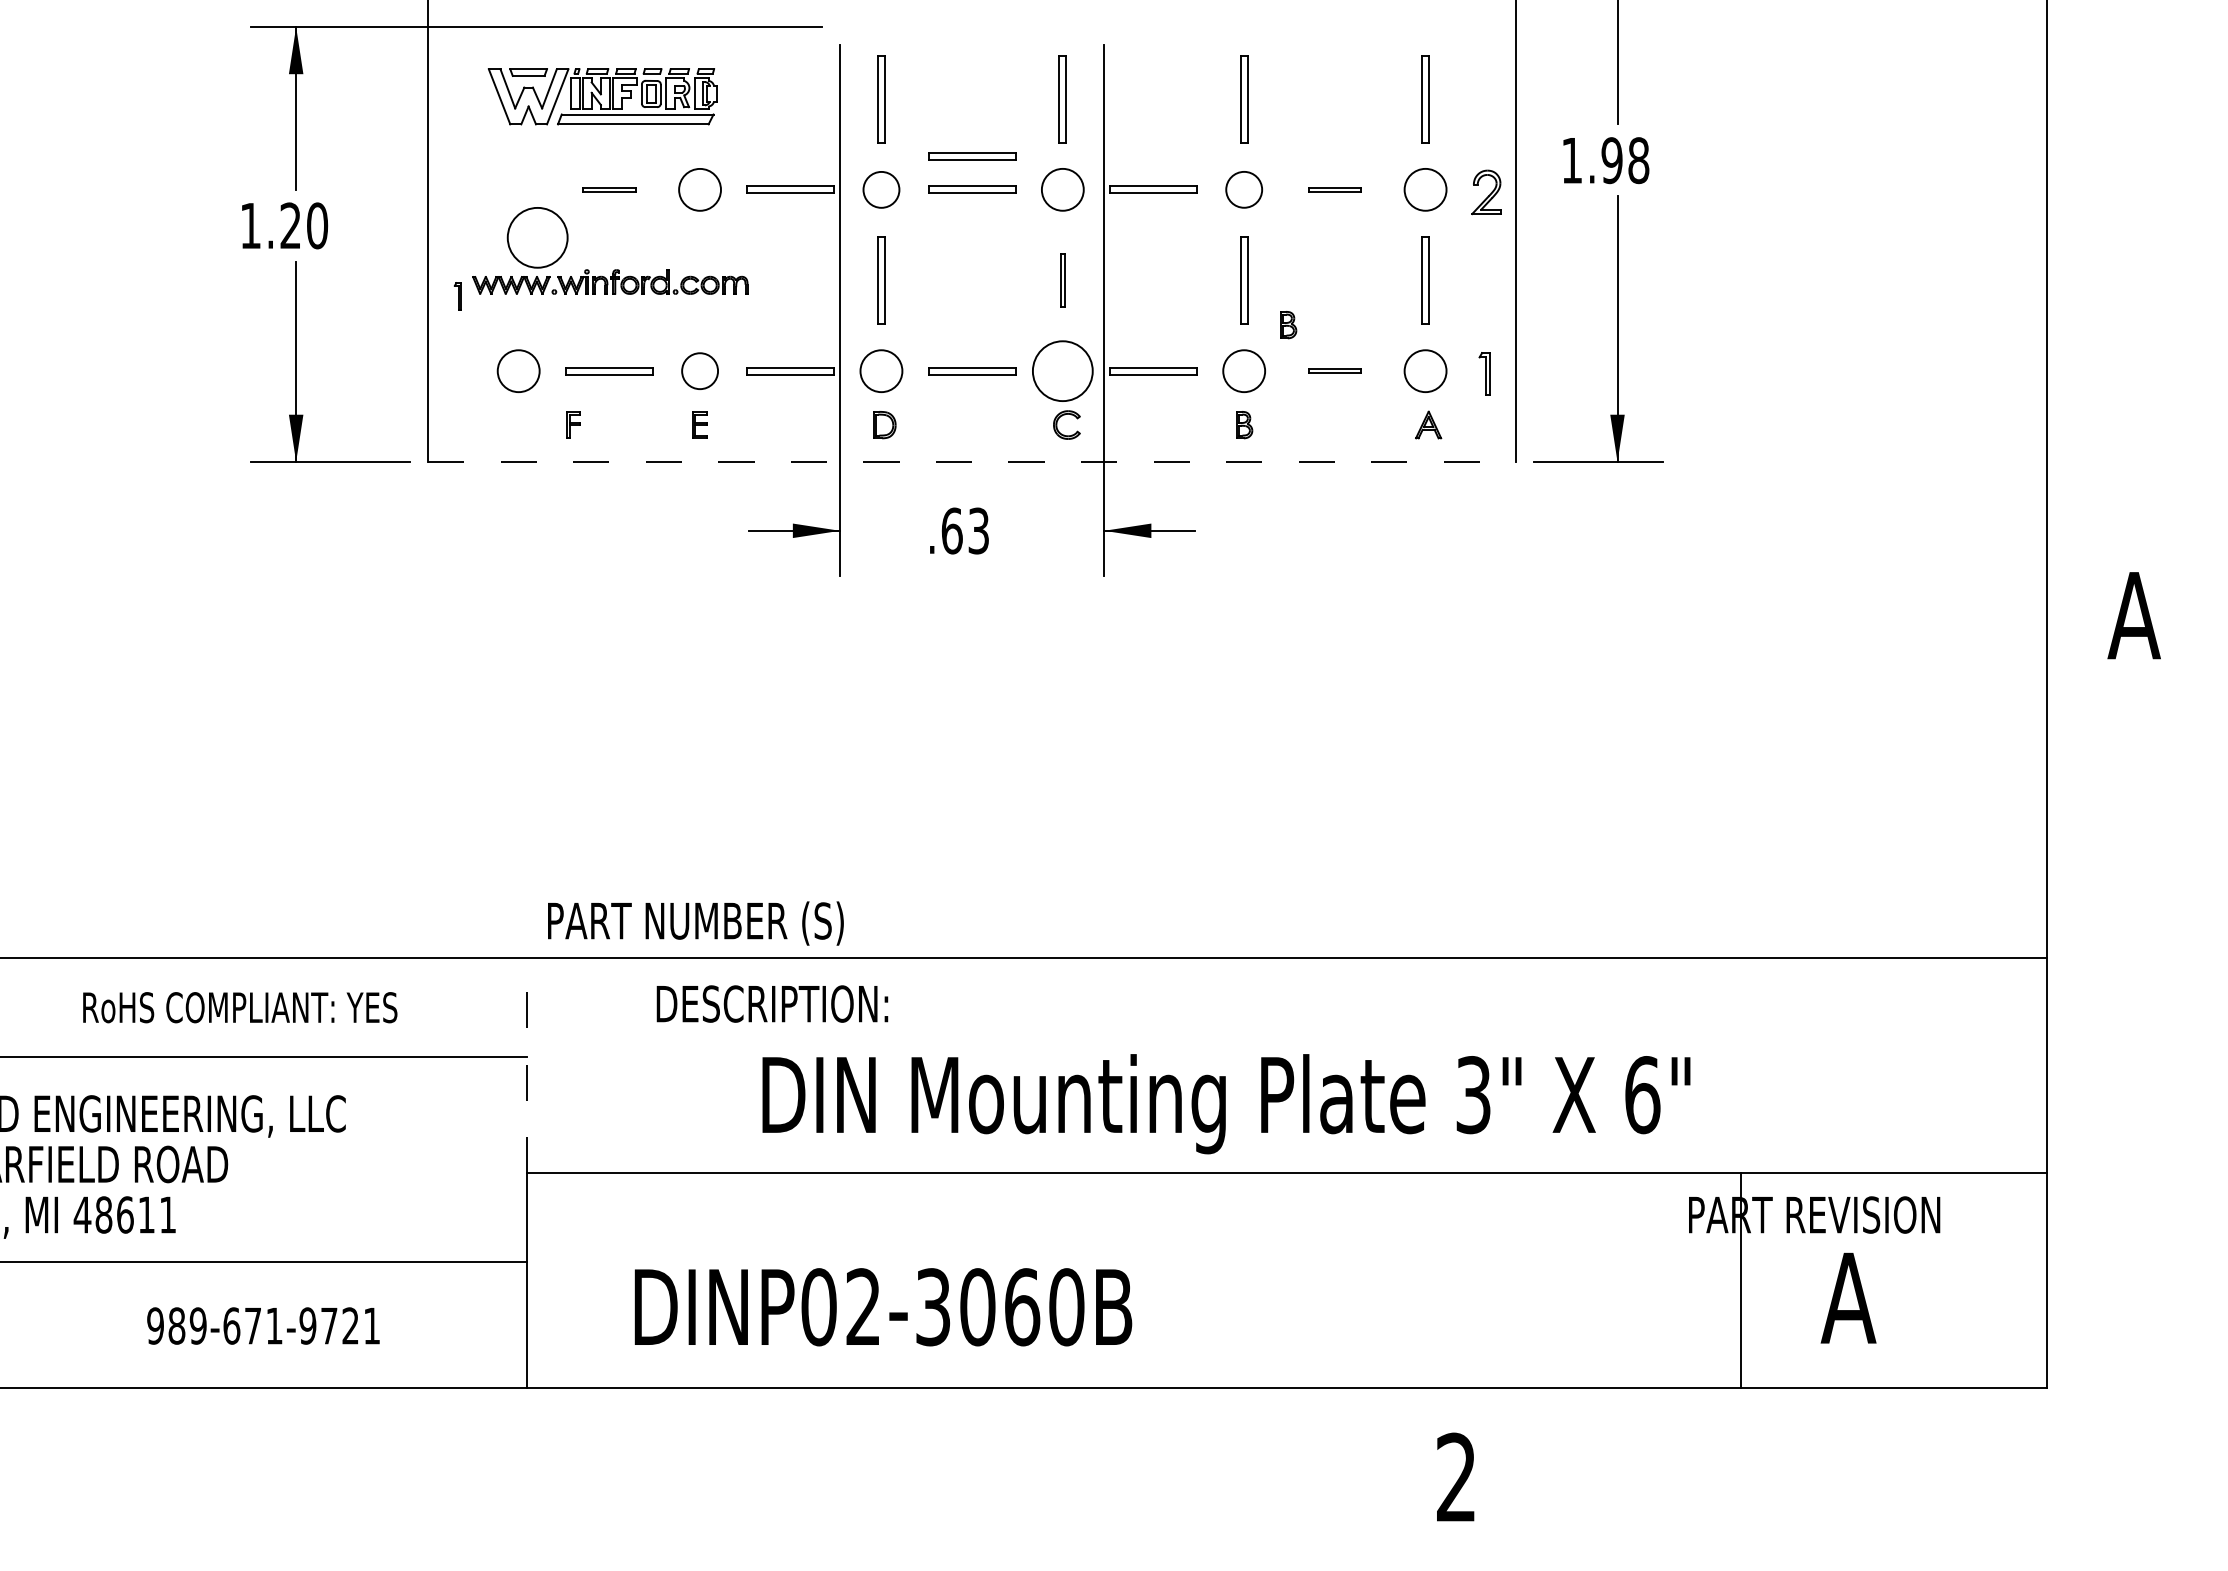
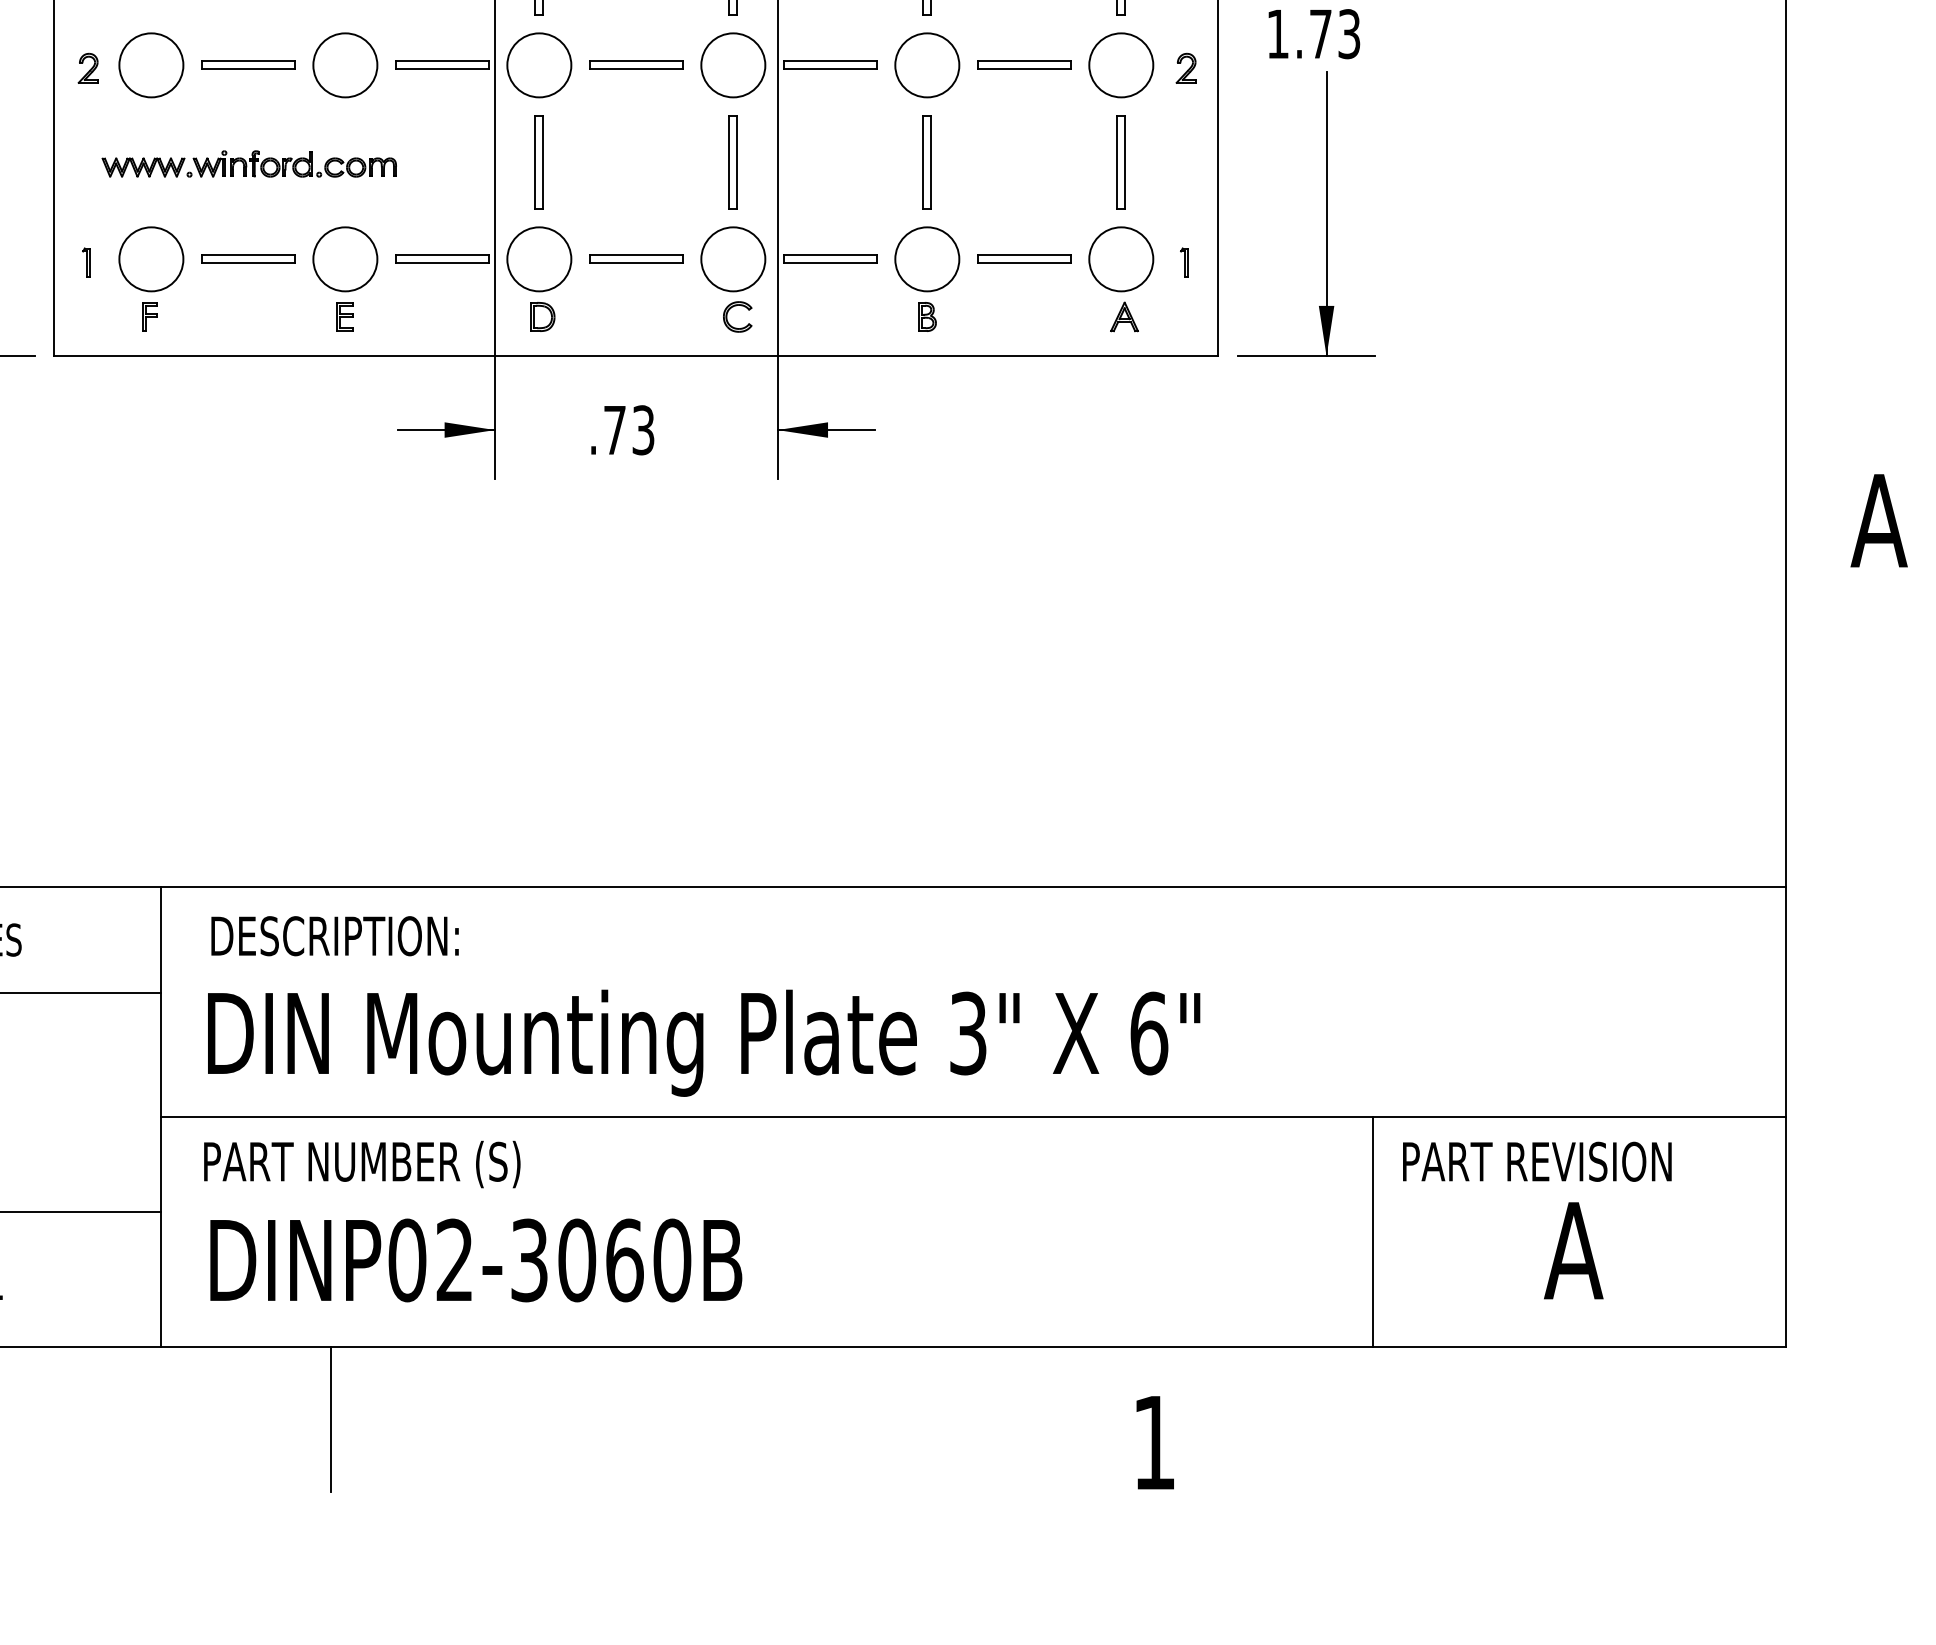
part: (972, 156) -> (636, 29), removed
text: (1625, 160) -> (1335, 34), 1.98 -> 1.73
part: (609, 189) -> (248, 65), size x1.67
circle: (699, 189) -> (344, 65), size x1.43
circle: (881, 189) -> (539, 65), size x1.67
circle: (1062, 189) -> (732, 65), size x1.43
circle: (1244, 189) -> (927, 65), size x1.67
part: (1334, 189) -> (1023, 65), size x1.67
circle: (1425, 189) -> (1121, 65), size x1.43
part: (459, 192) -> (88, 68), added
part: (1485, 192) -> (1185, 68), size x0.62
circle: (537, 237) -> (151, 65), moved
part: (1062, 280) -> (732, 162), size x1.67
part: (457, 296) -> (85, 262), moved
part: (1288, 325) -> (974, 210), removed
circle: (518, 371) -> (151, 259), size x1.43
circle: (700, 371) -> (345, 259), size x1.67
circle: (881, 371) -> (539, 259), size x1.43
circle: (1244, 371) -> (927, 259), size x1.43
part: (1334, 371) -> (1023, 259), size x1.67
circle: (1425, 371) -> (1121, 259), size x1.43
part: (1484, 374) -> (1184, 262), size x0.62
part: (573, 424) -> (150, 316), moved
line: (972, 461) -> (636, 355), dashed -> solid
text: (951, 530) -> (614, 429), .63 -> .73
text: (695, 923) -> (361, 1164), moved
text: (772, 1003) -> (335, 935), moved
line: (527, 1065) -> (160, 1001), dashed -> solid
text: (1226, 1104) -> (704, 1043), moved
line: (1741, 1280) -> (1373, 1231), moved
text: (883, 1307) -> (476, 1260), moved
line: (686, 1455) -> (330, 1419), added
text: (1455, 1476) -> (1153, 1441), 2 -> 1

